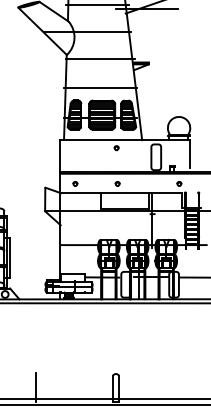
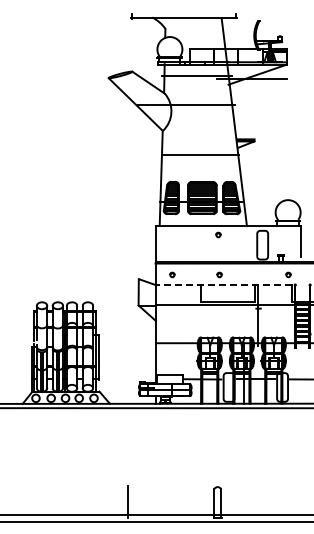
line: (99, 59) -> (199, 154), moved
line: (100, 87) -> (200, 167), removed
line: (122, 193) -> (224, 285), solid -> dashed

